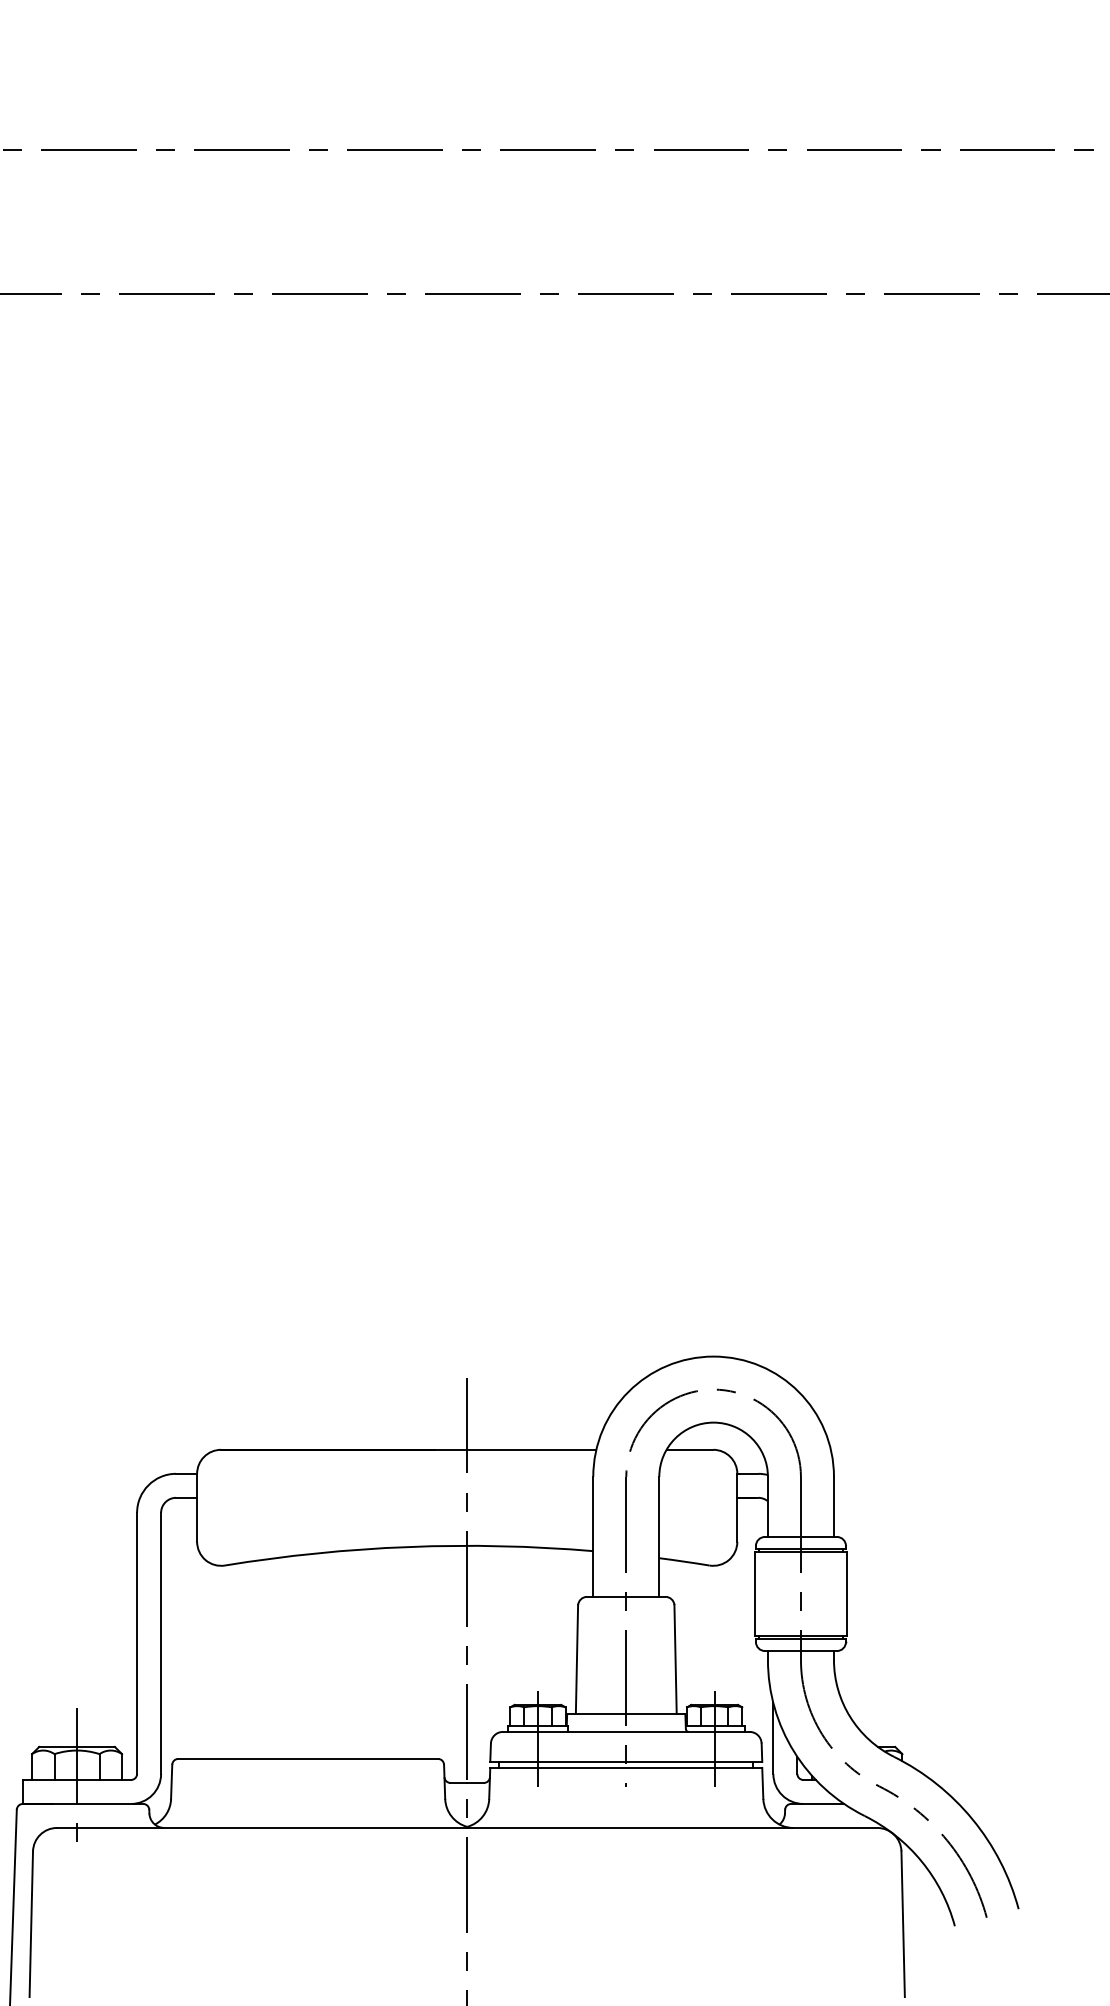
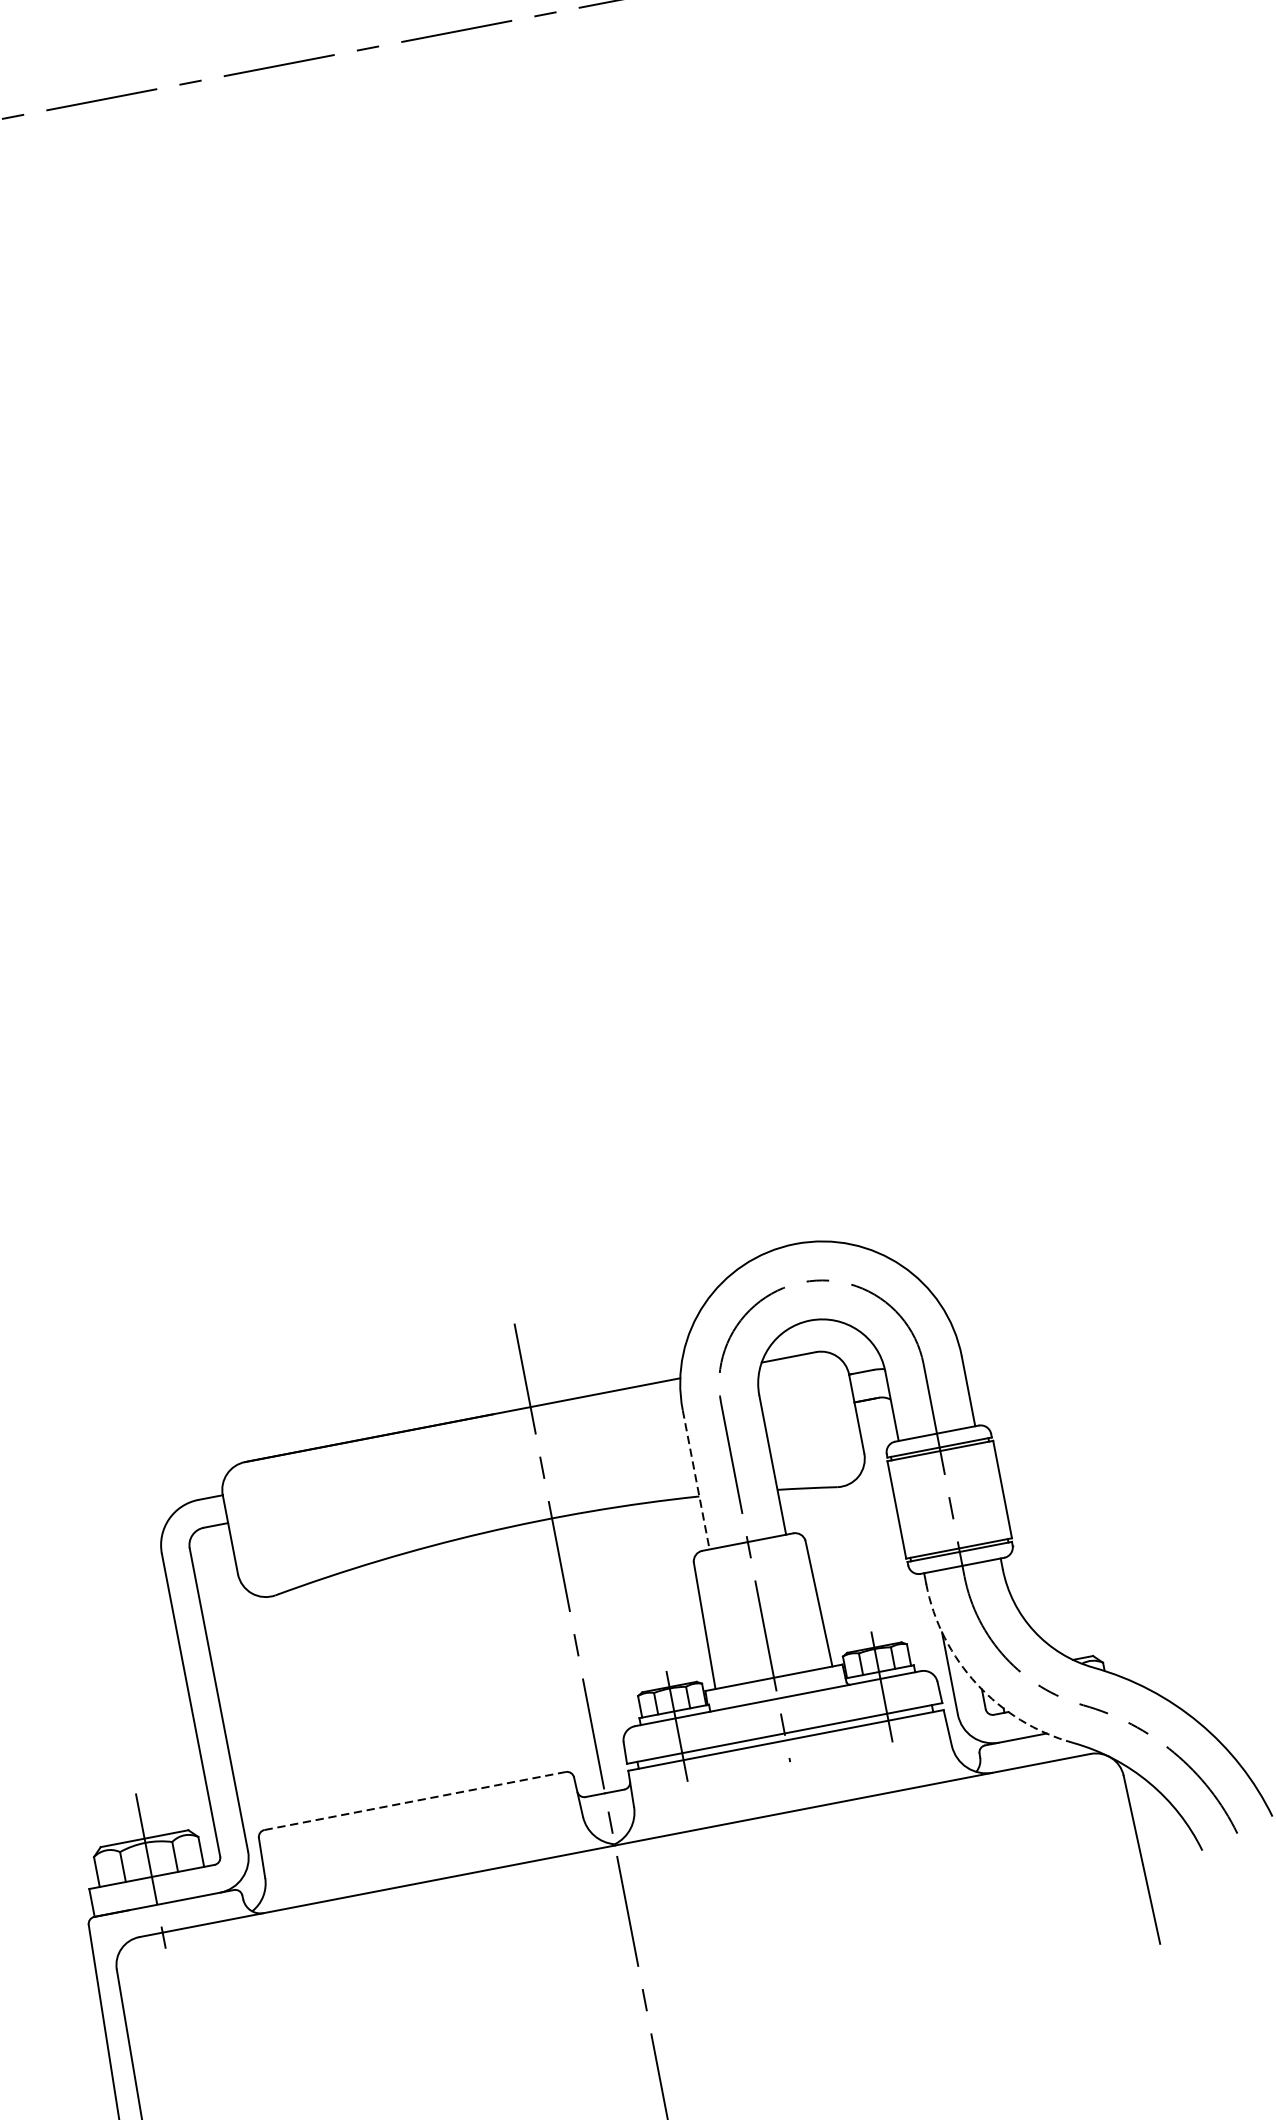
line: (593, 1536) -> (696, 1479), solid -> dashed
arc: (794, 1751) -> (977, 1683), solid -> dashed
line: (308, 1758) -> (415, 1800), solid -> dashed

